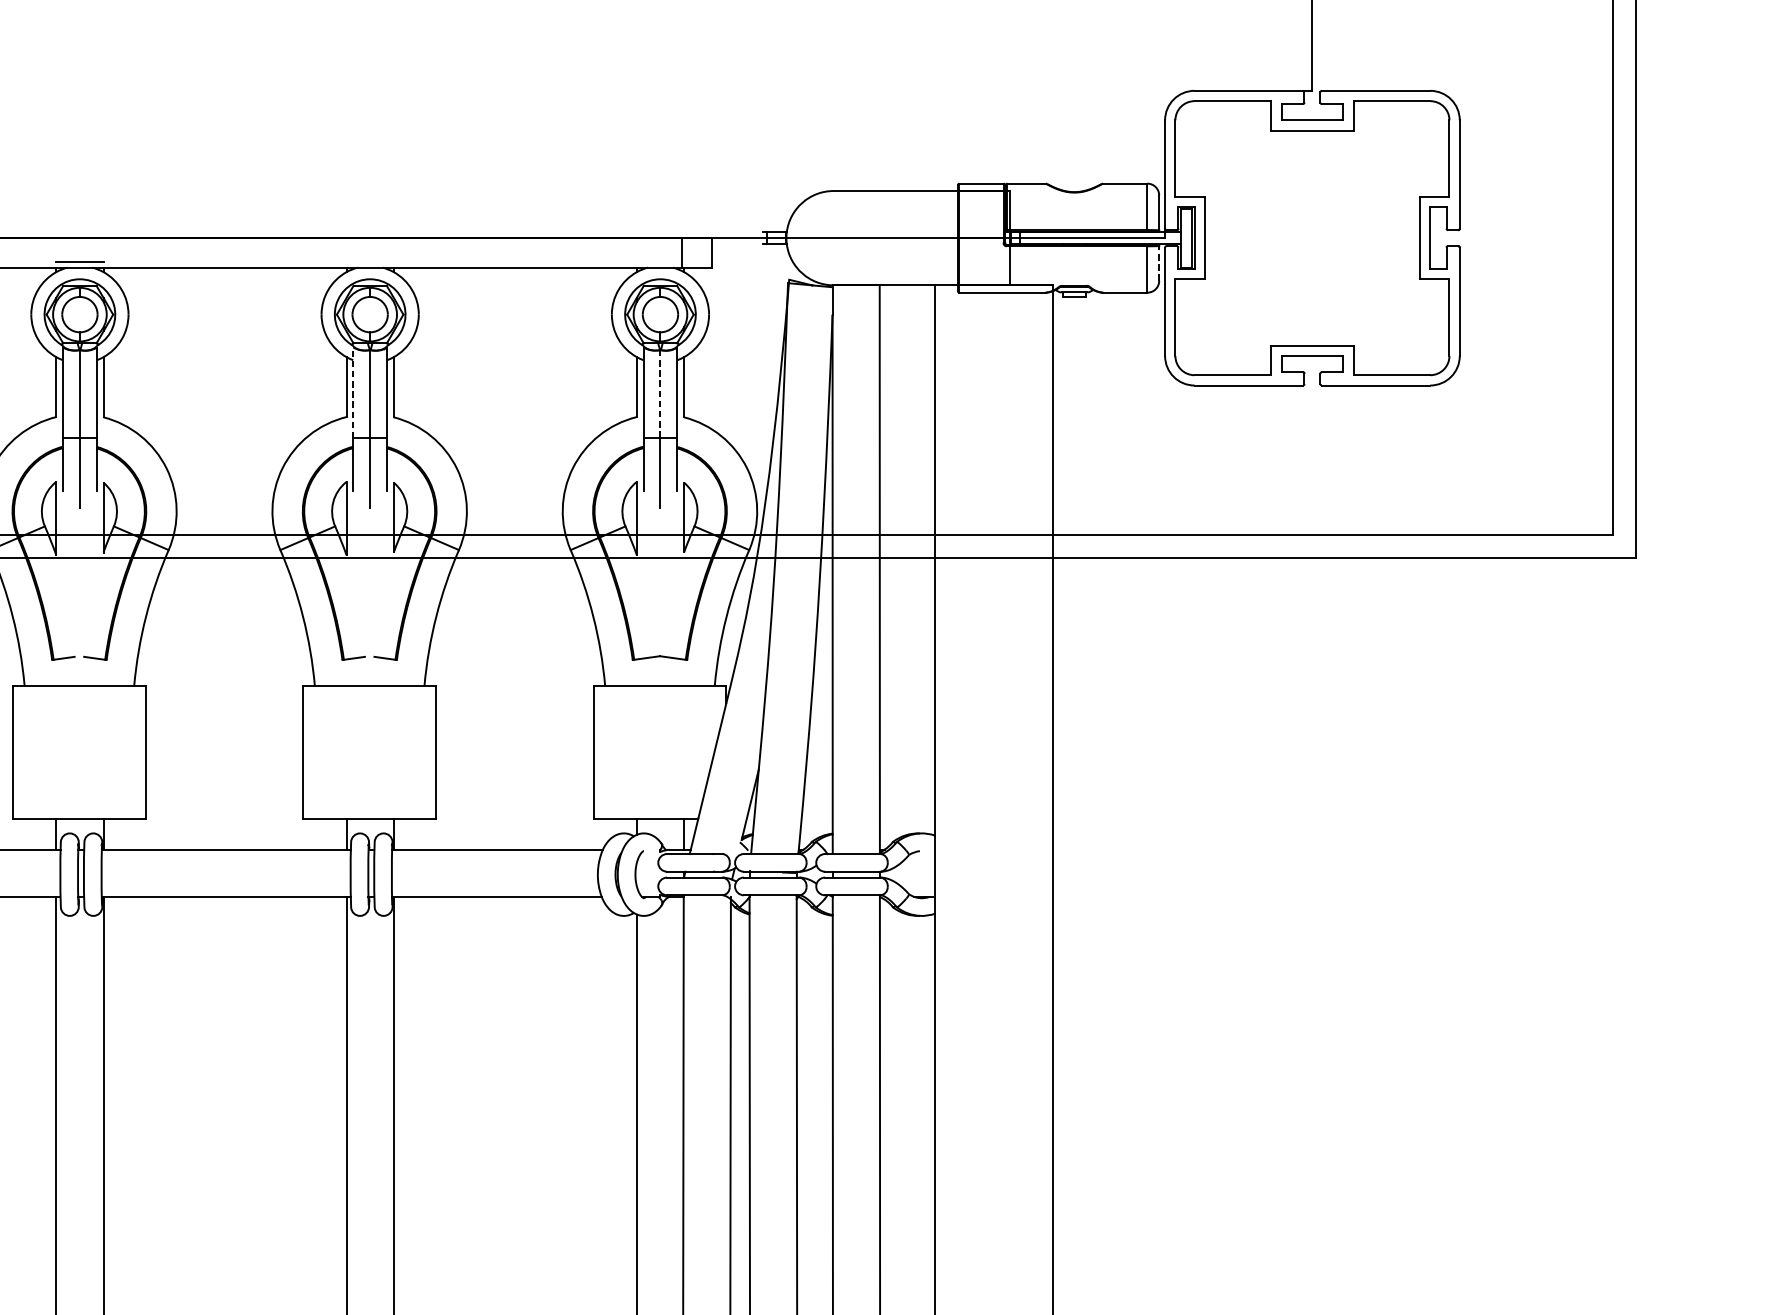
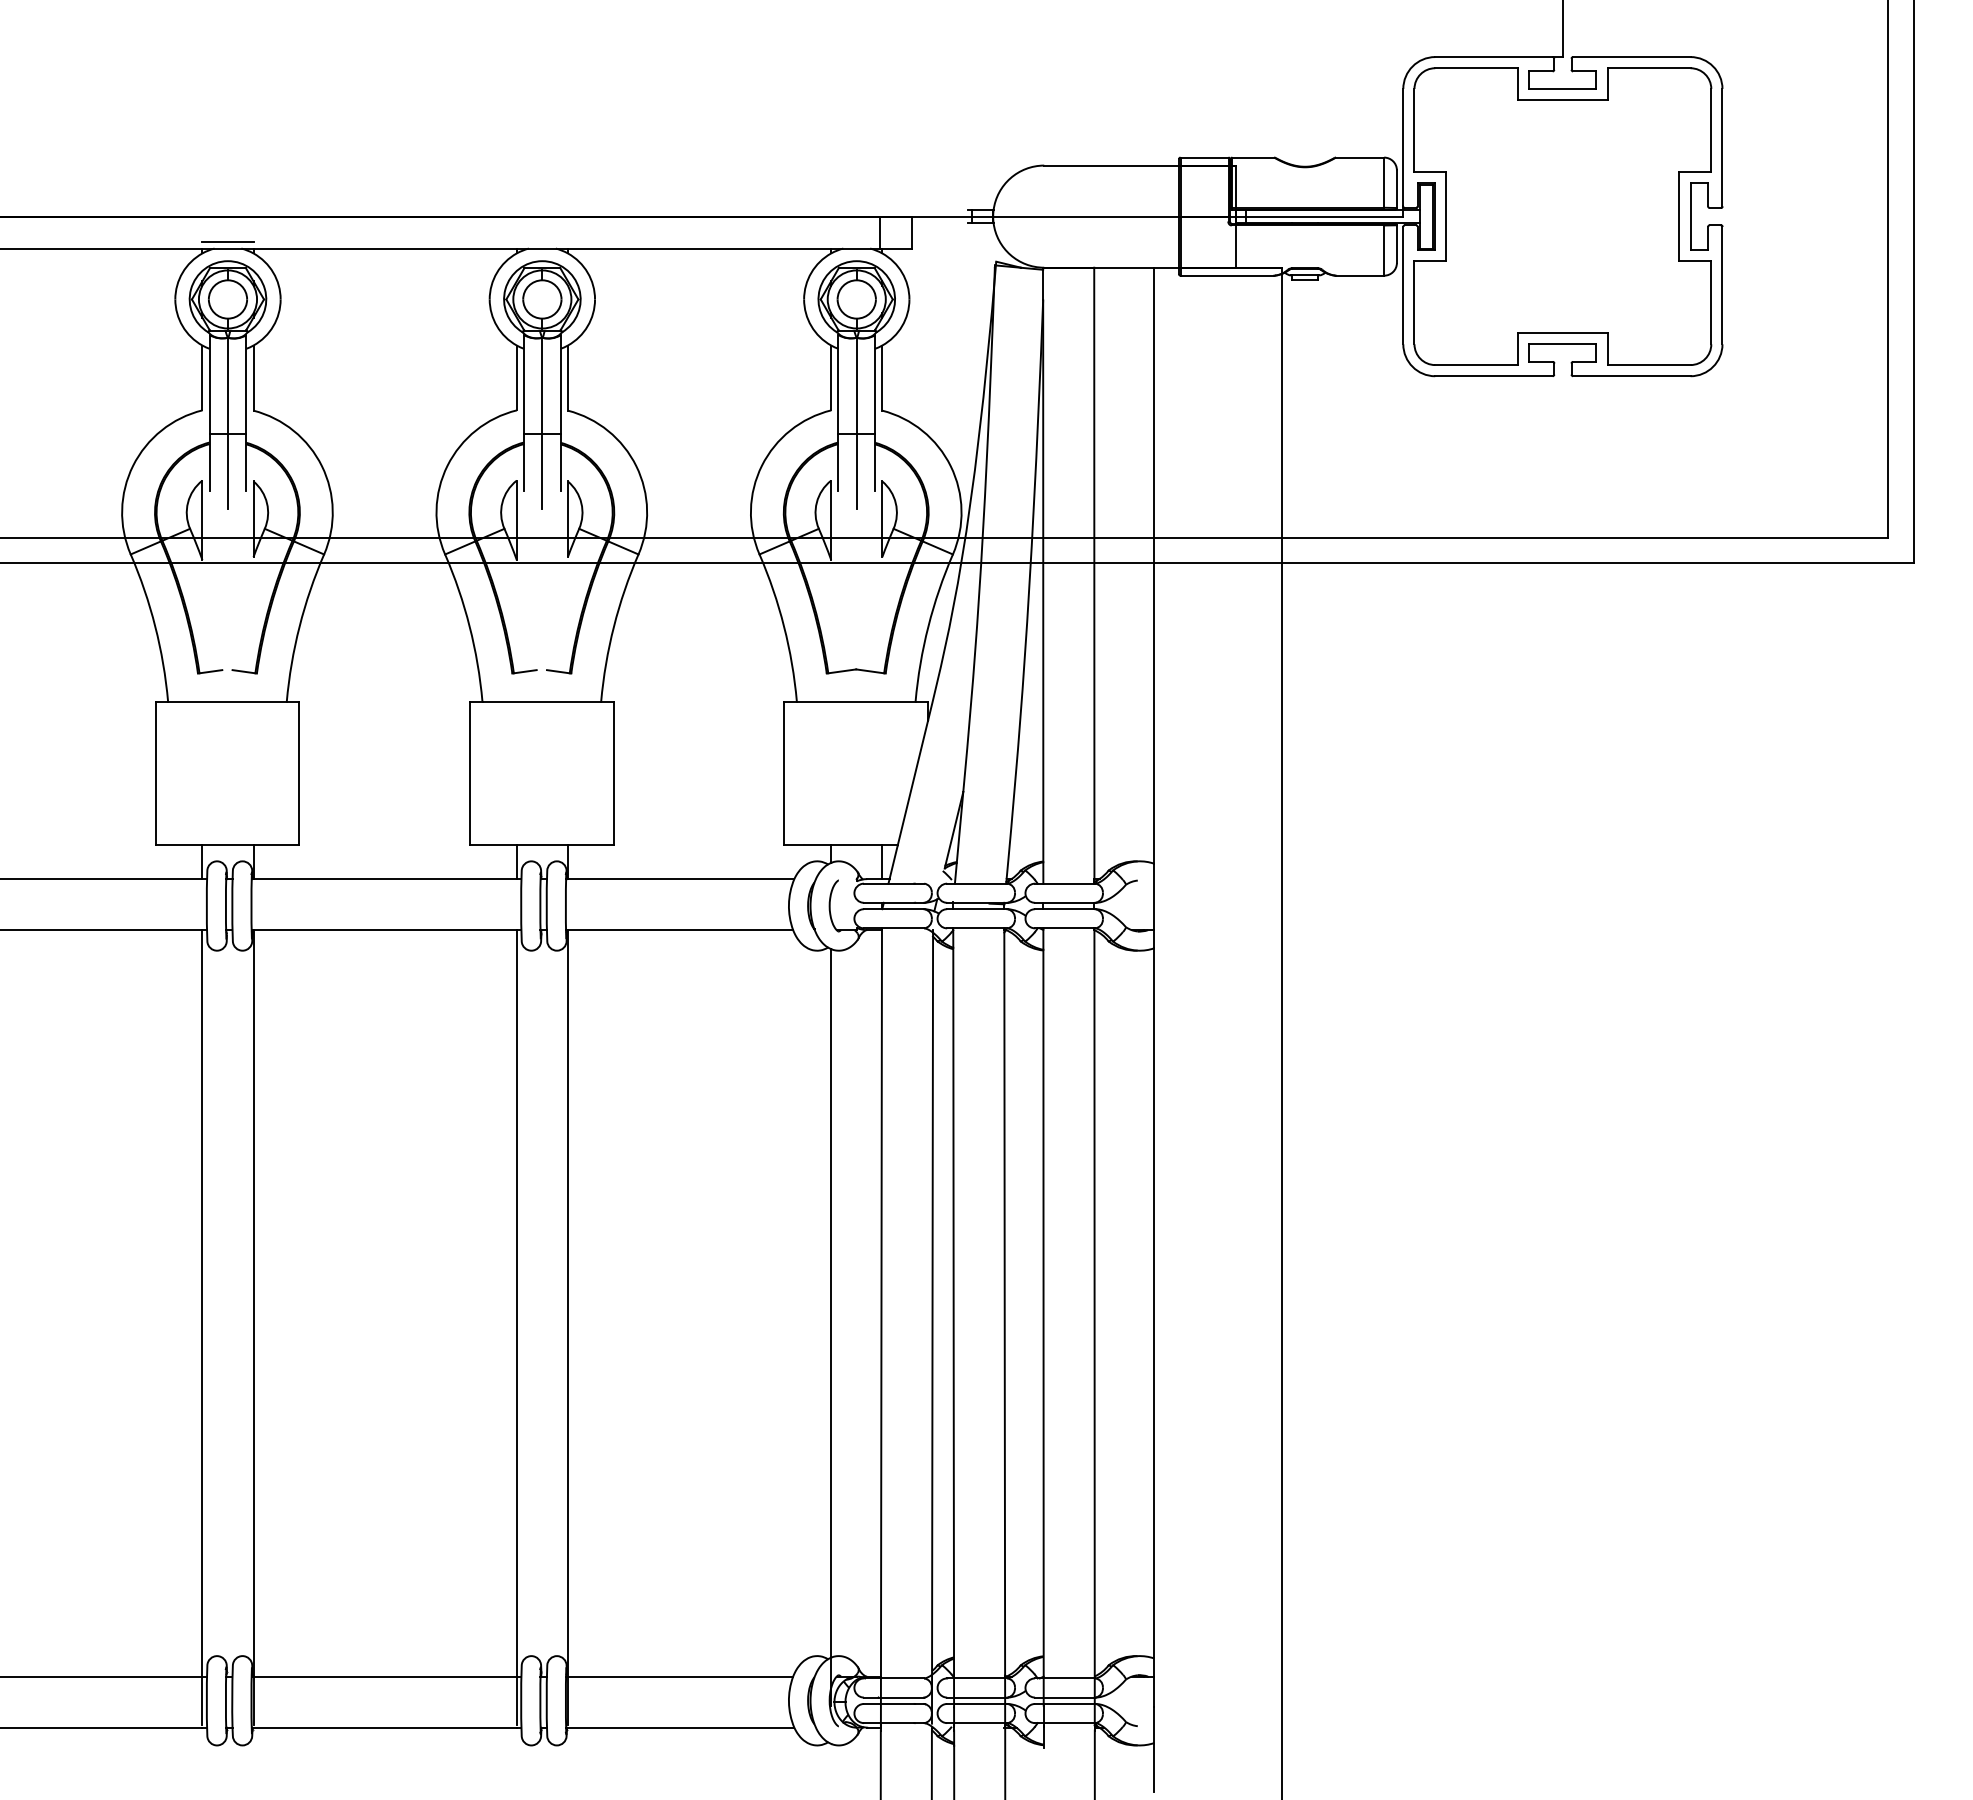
line: (1158, 263) -> (1396, 244), dashed -> solid
line: (353, 392) -> (524, 383), dashed -> solid
line: (660, 394) -> (856, 385), dashed -> solid

